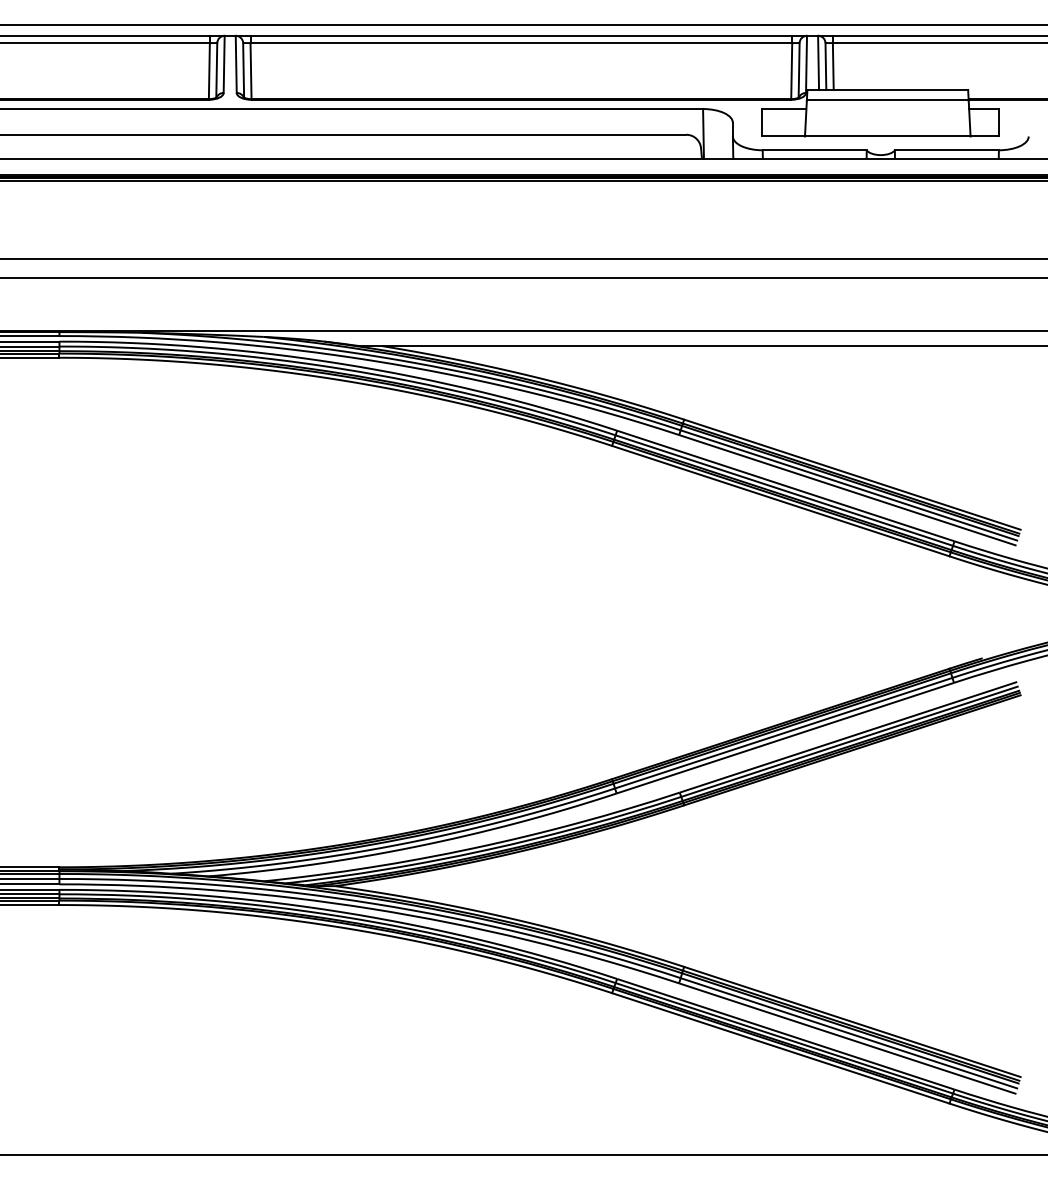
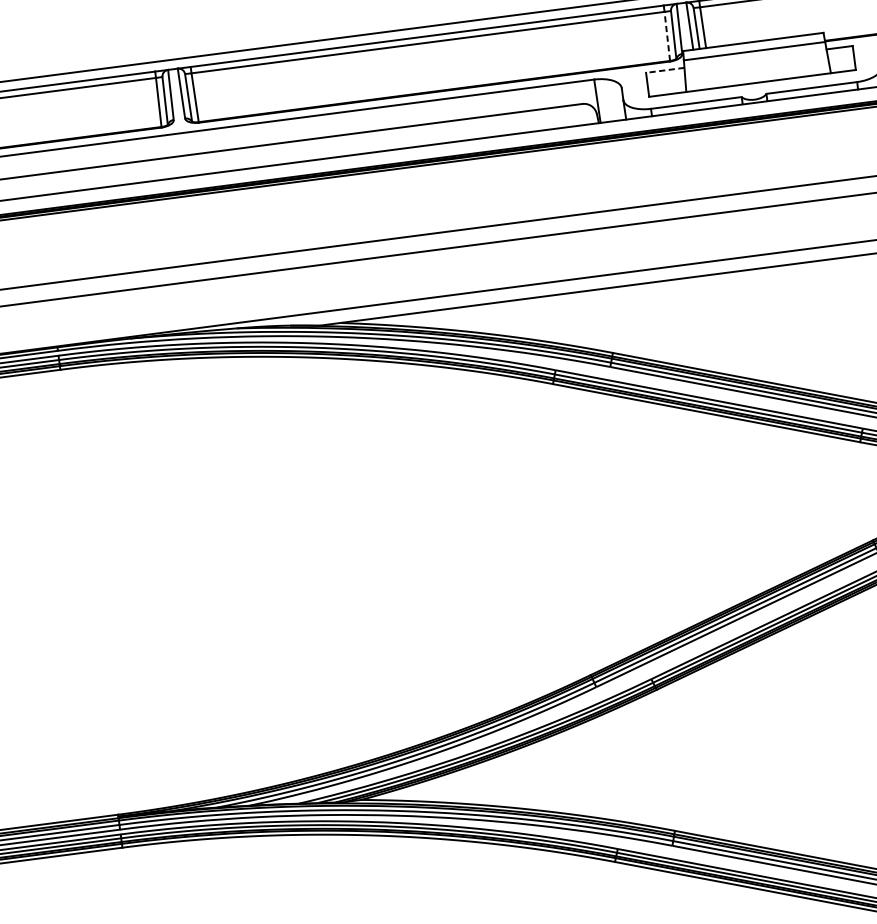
line: (791, 70) -> (667, 35), solid -> dashed
line: (784, 109) -> (665, 70), solid -> dashed

